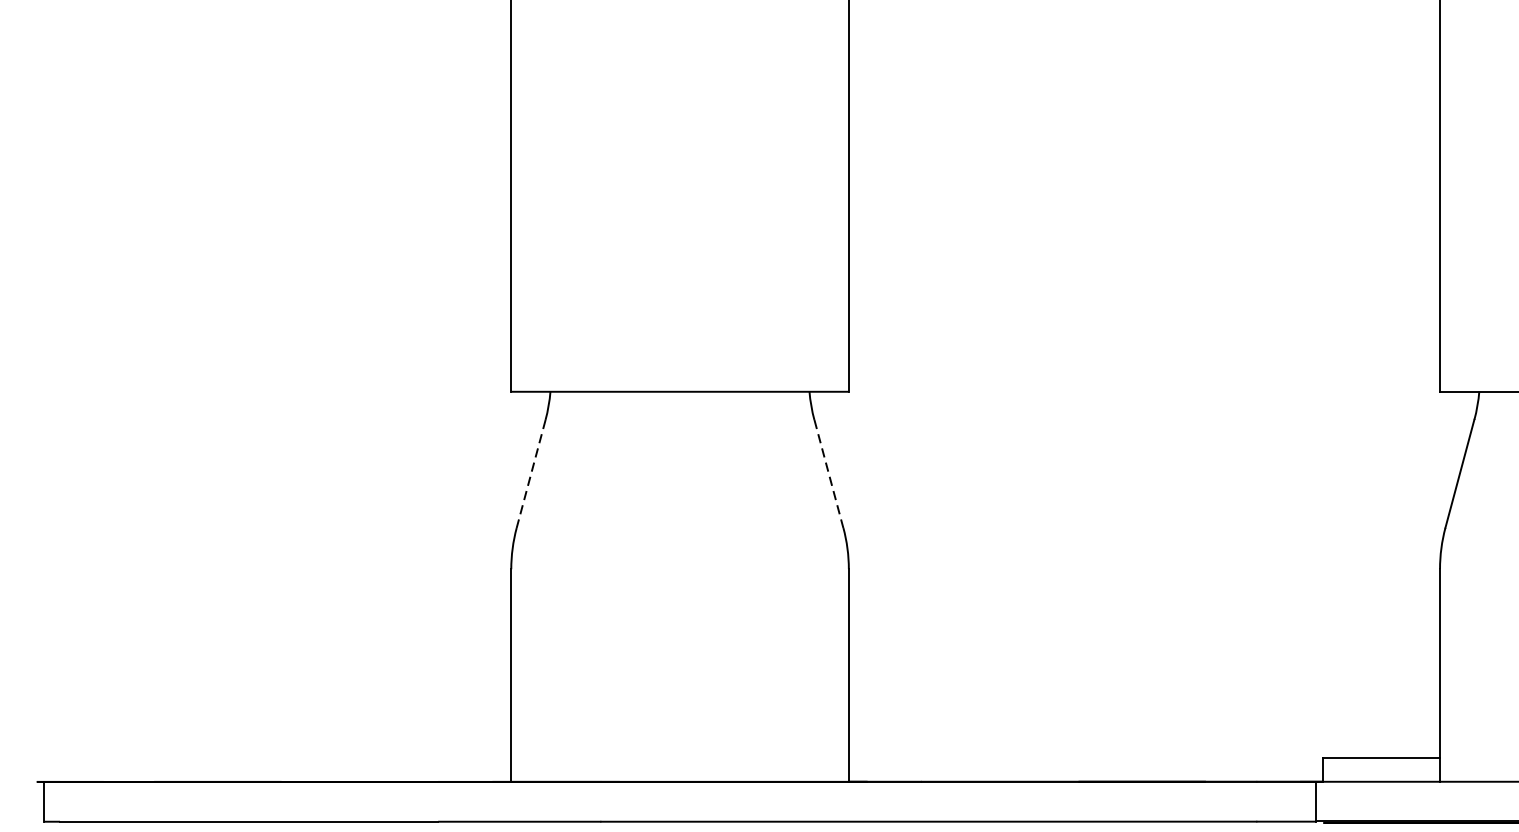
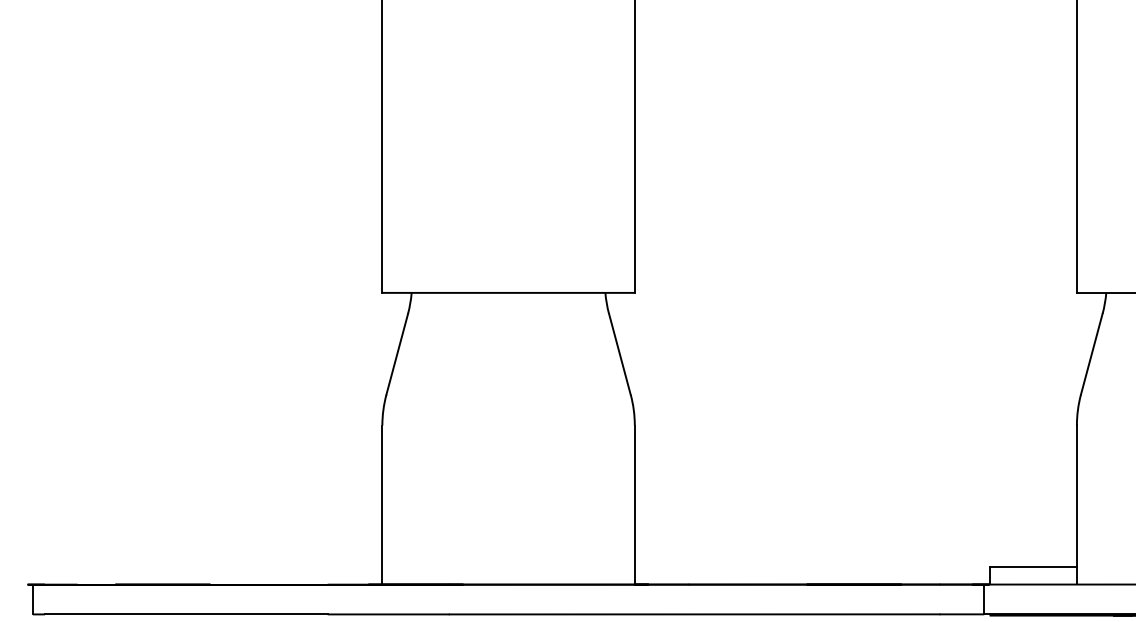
line: (531, 474) -> (397, 354), dashed -> solid
line: (828, 474) -> (619, 354), dashed -> solid

